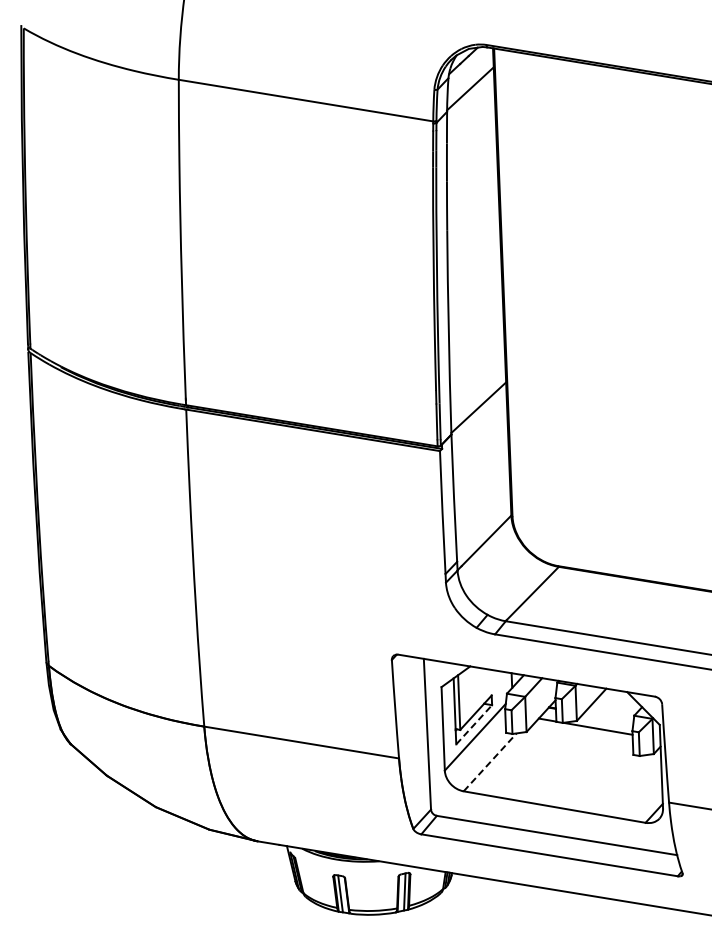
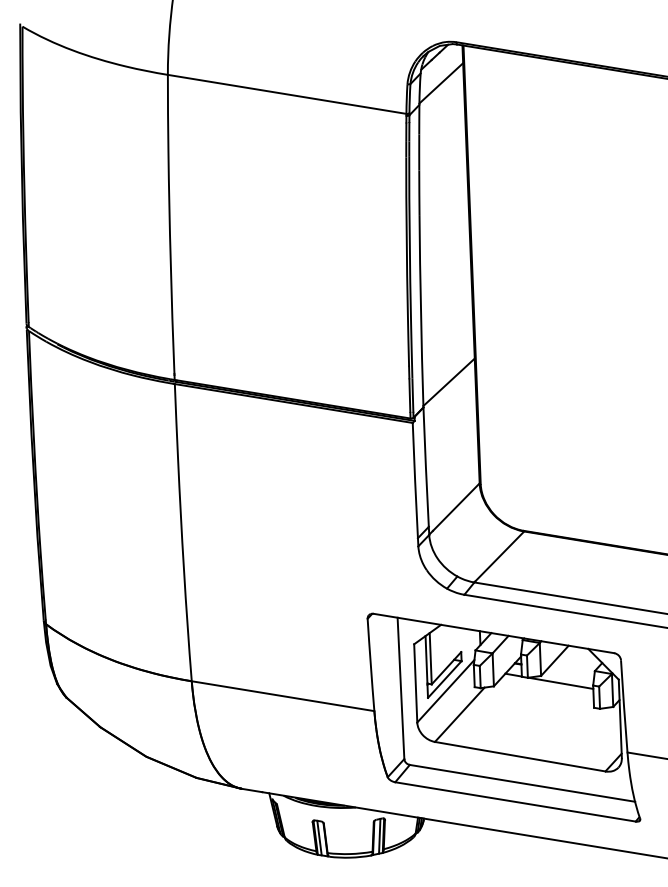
line: (474, 724) -> (445, 679), dashed -> solid
line: (490, 762) -> (460, 714), dashed -> solid

